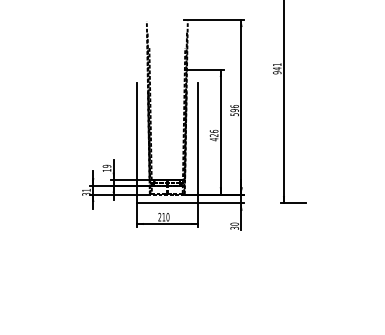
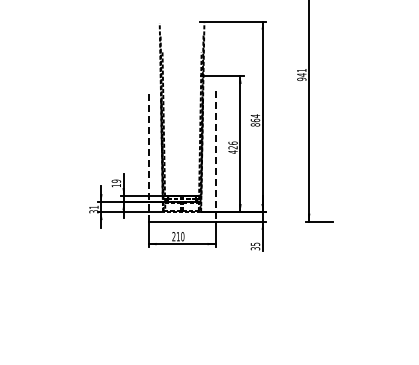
text: (234, 110) -> (255, 120), 596 -> 864
line: (136, 143) -> (148, 156), solid -> dashed
line: (198, 143) -> (215, 156), solid -> dashed
text: (234, 223) -> (255, 243), 30 -> 35

